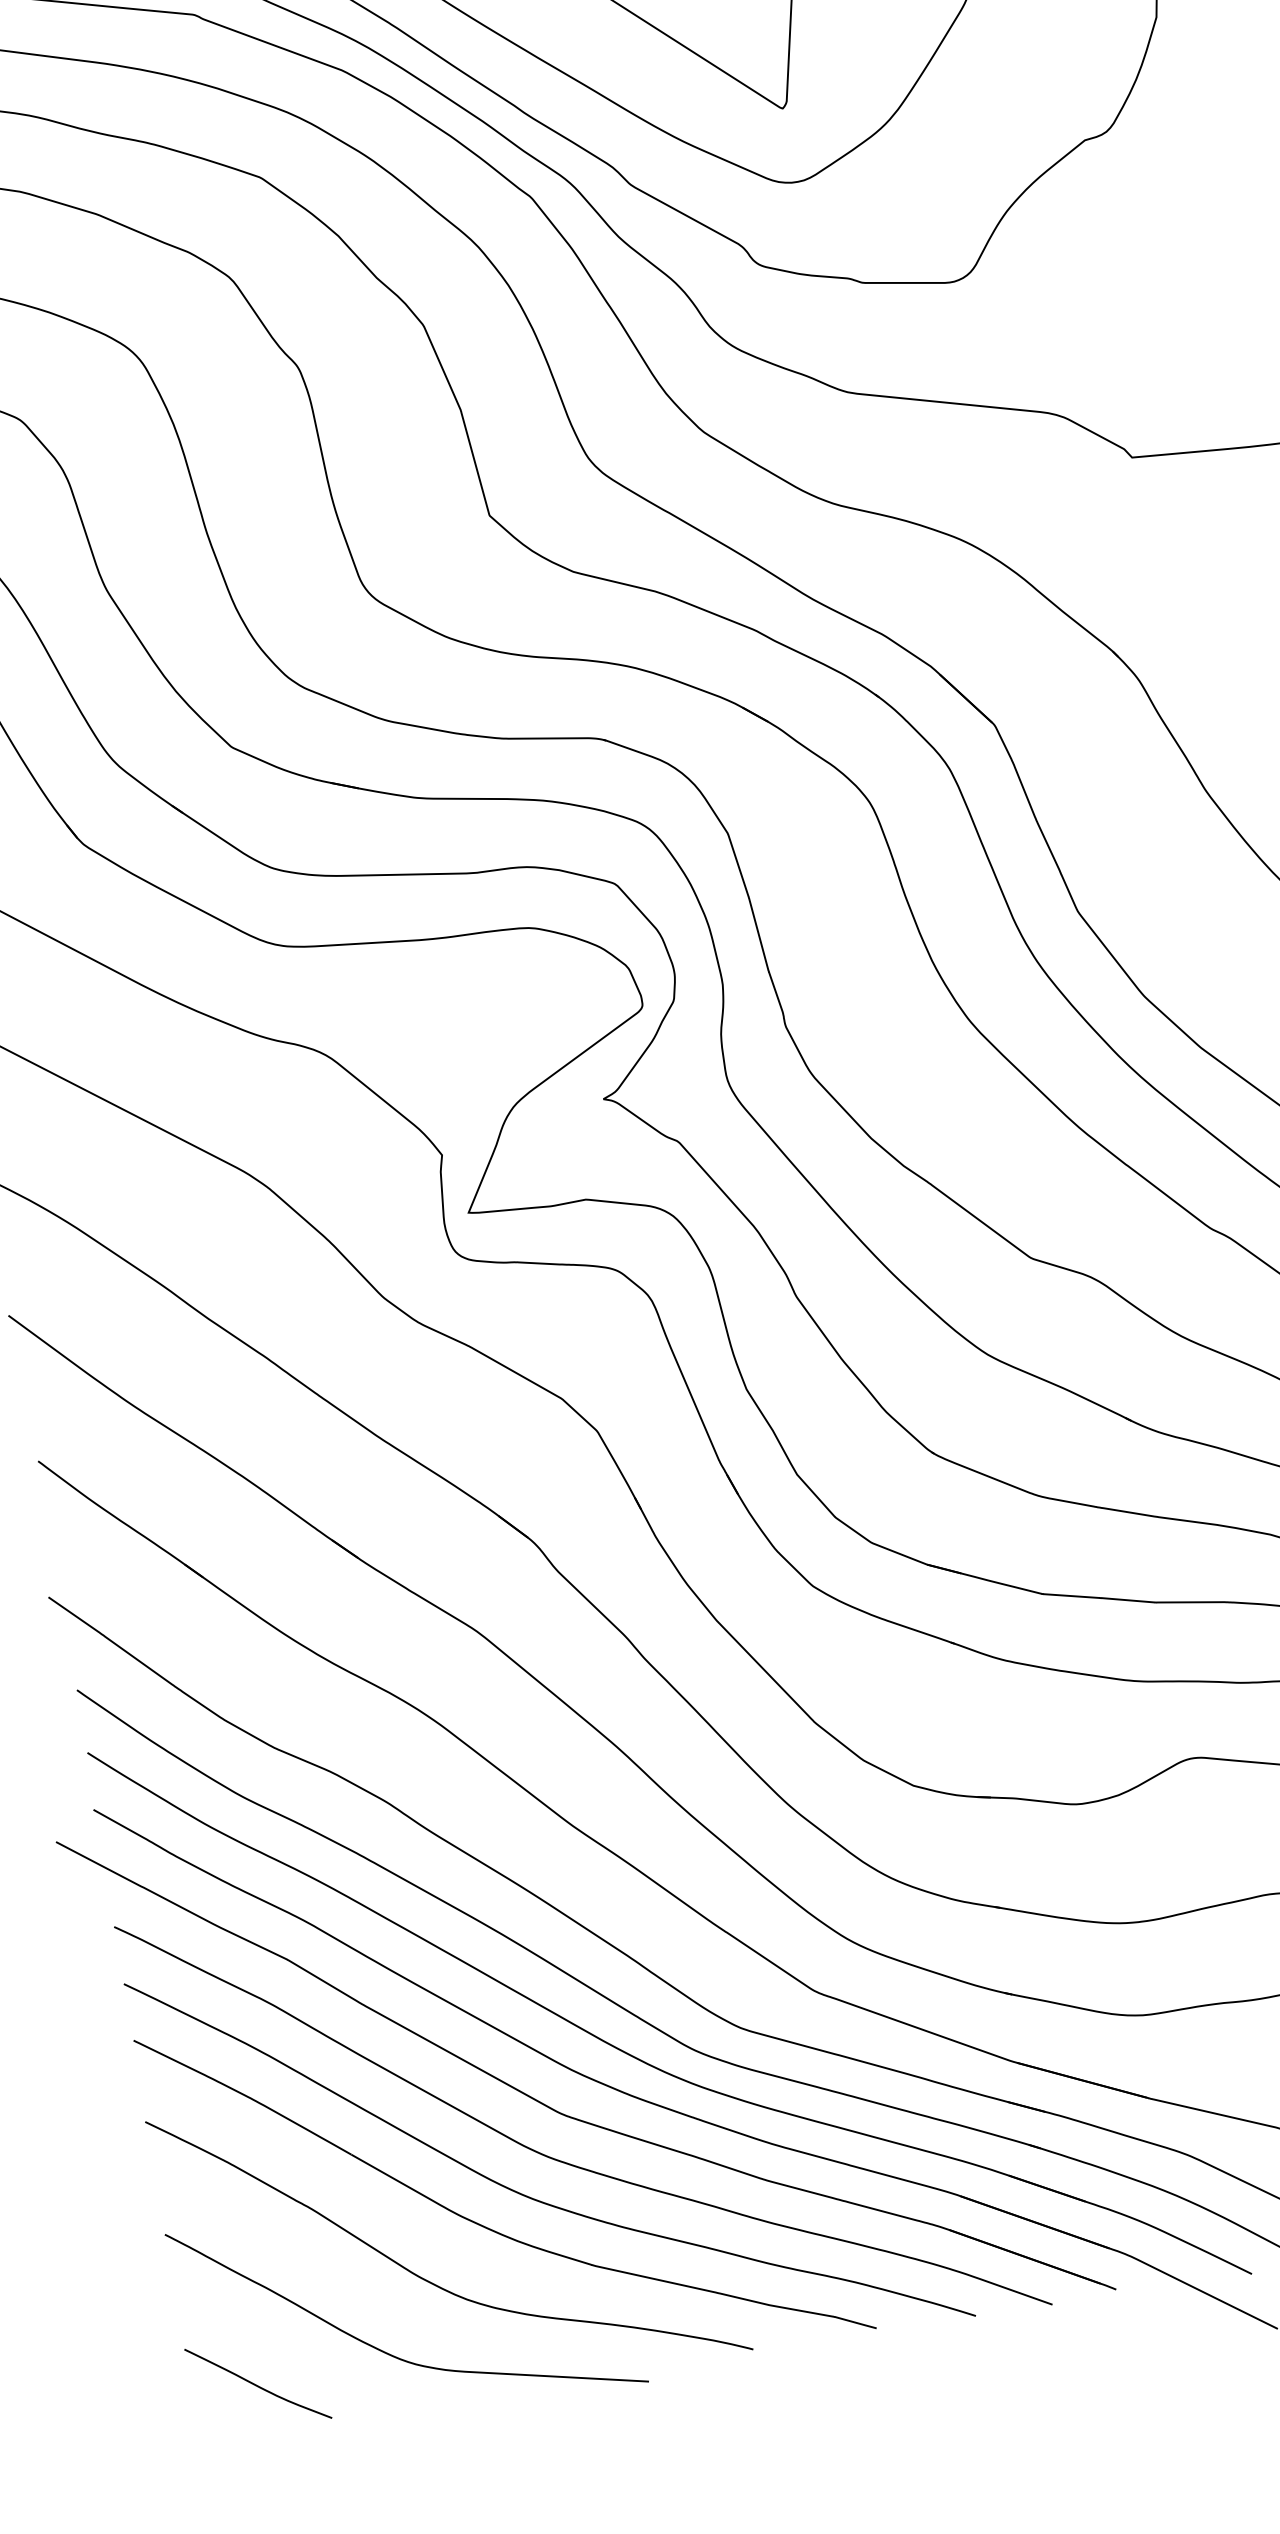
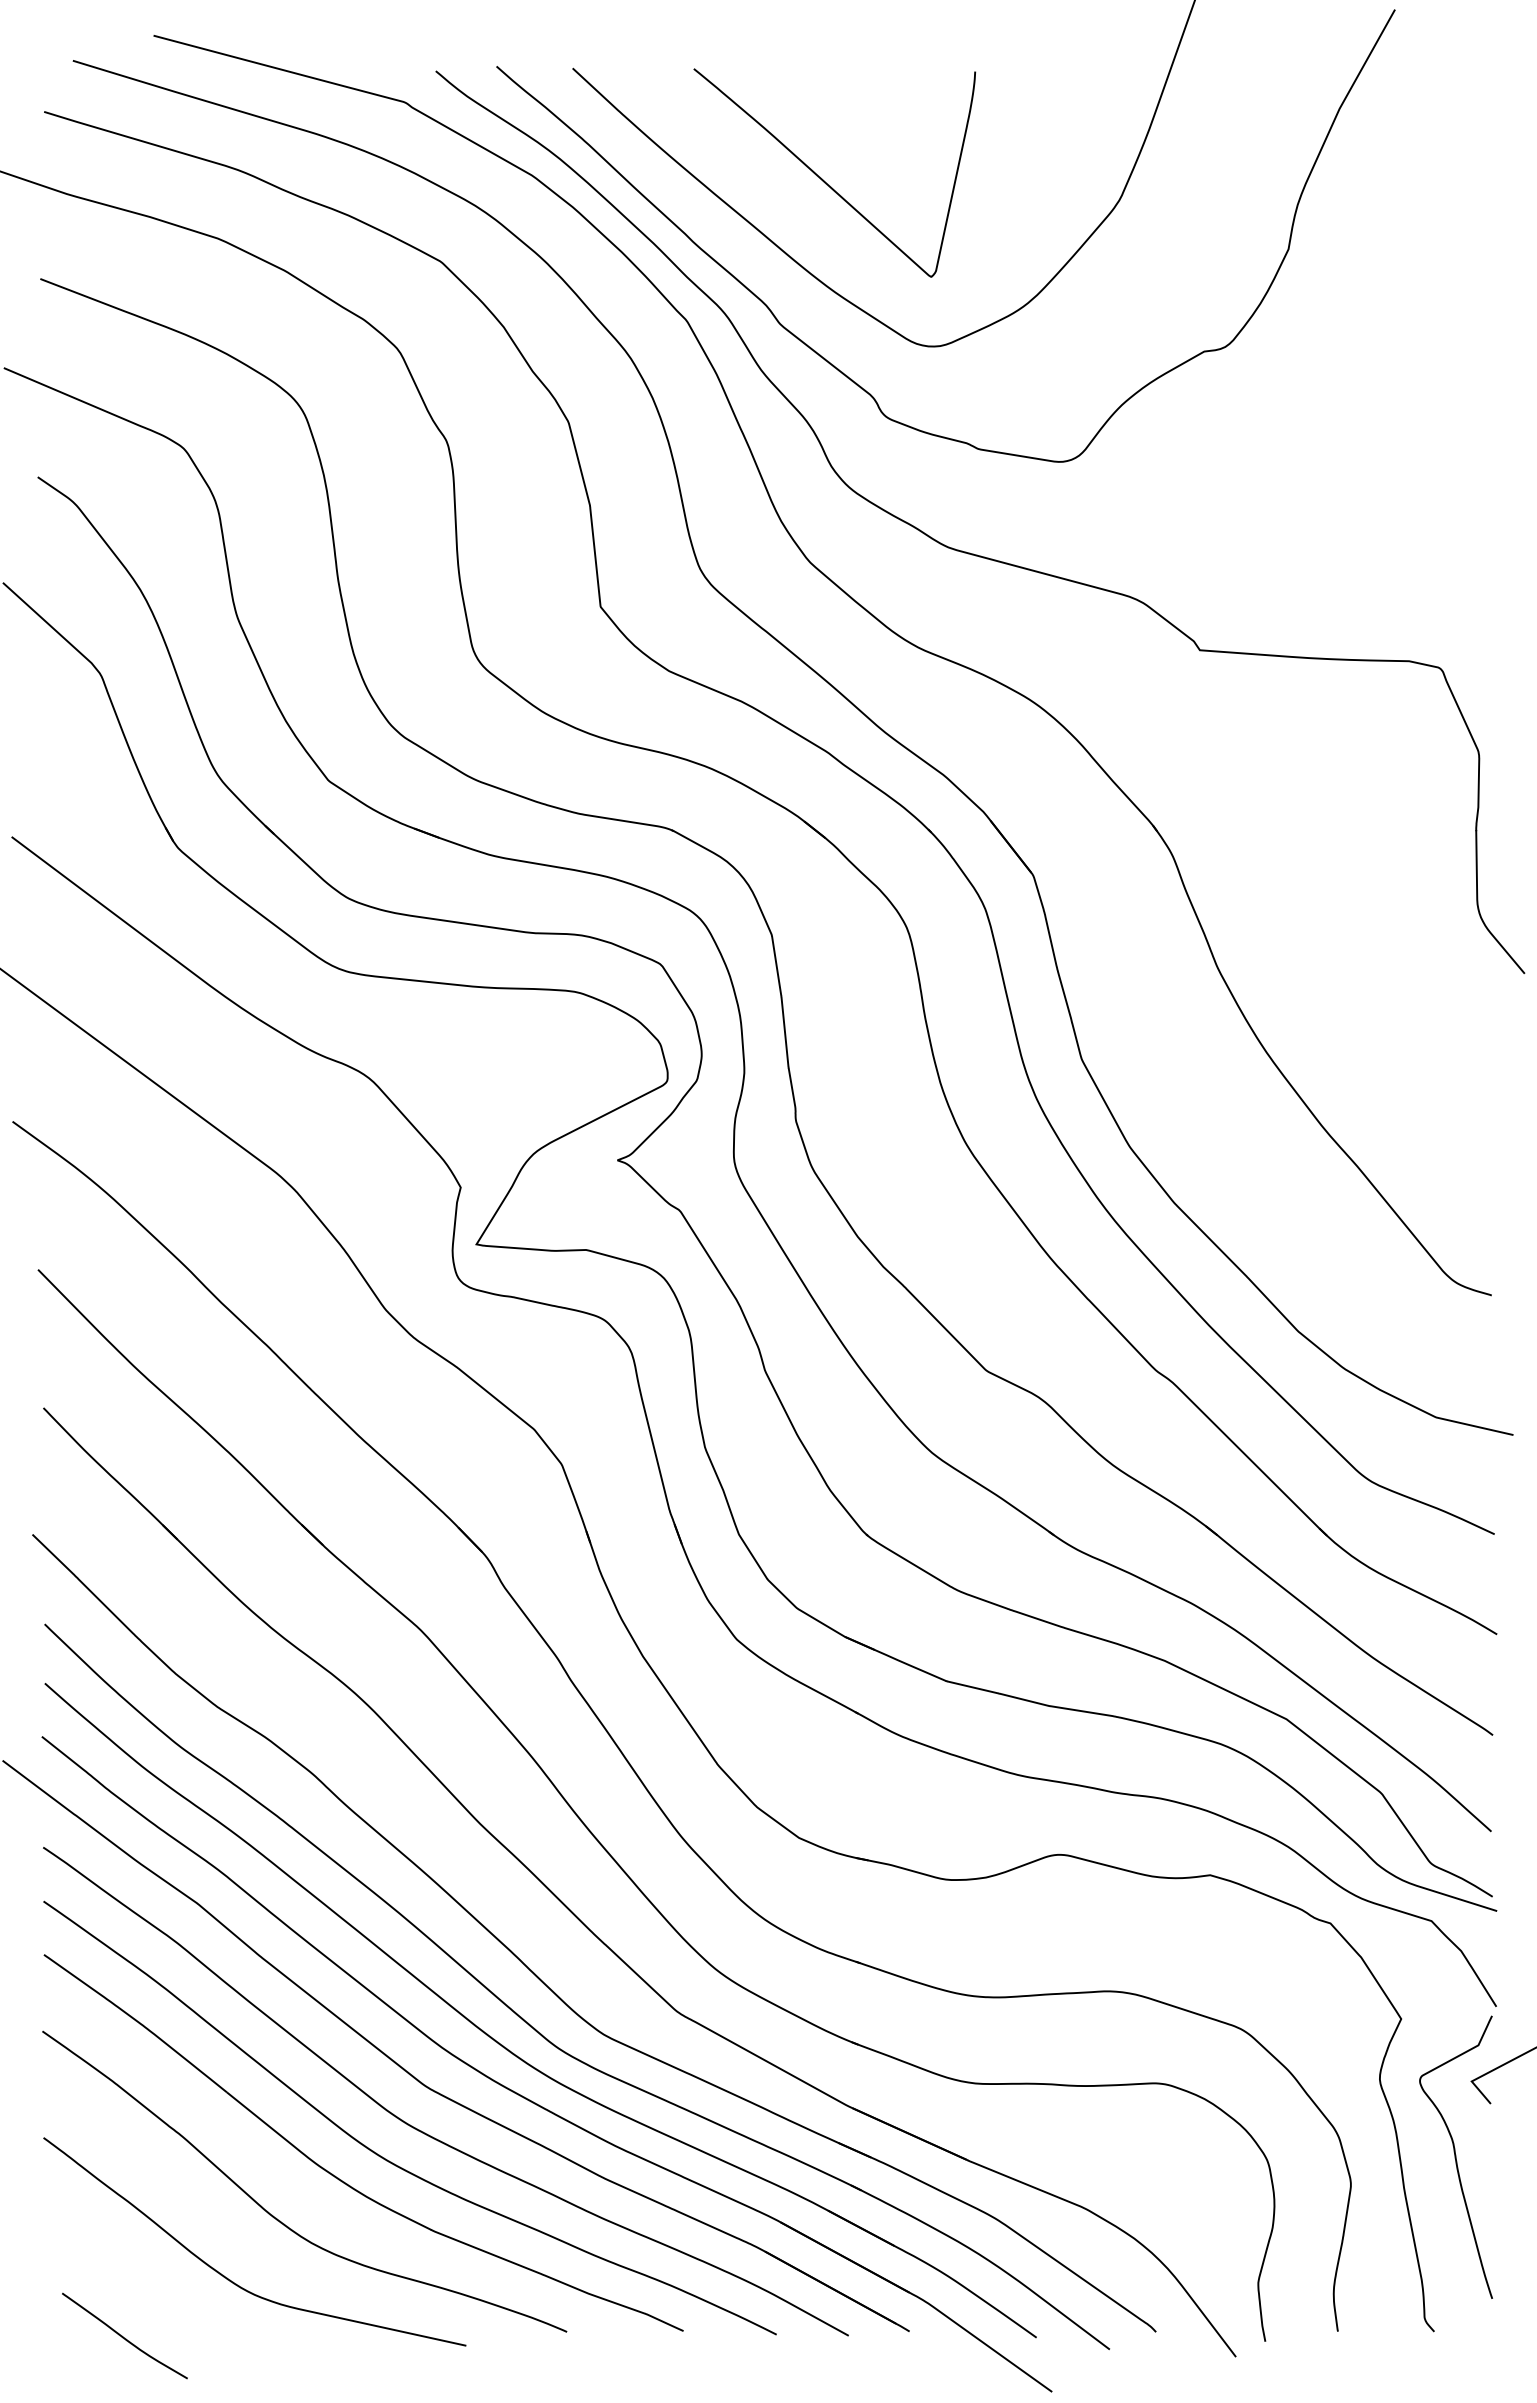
curve: (256, 2384) -> (123, 2336), moved

